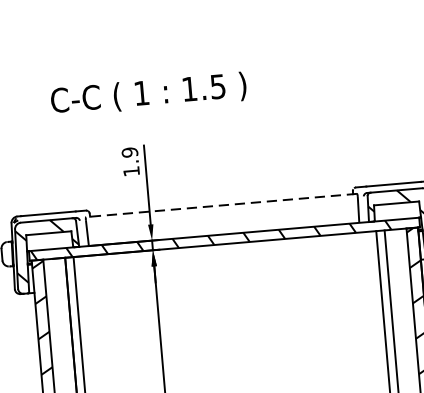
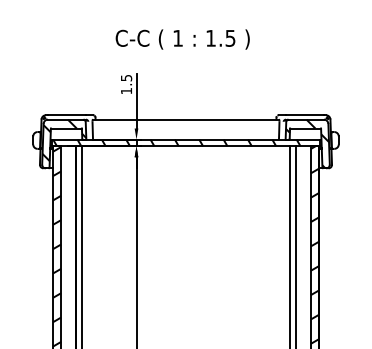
text: (148, 94) -> (182, 39), moved
text: (128, 151) -> (125, 77), 1.9 -> 1.5
line: (220, 205) -> (185, 119), dashed -> solid

